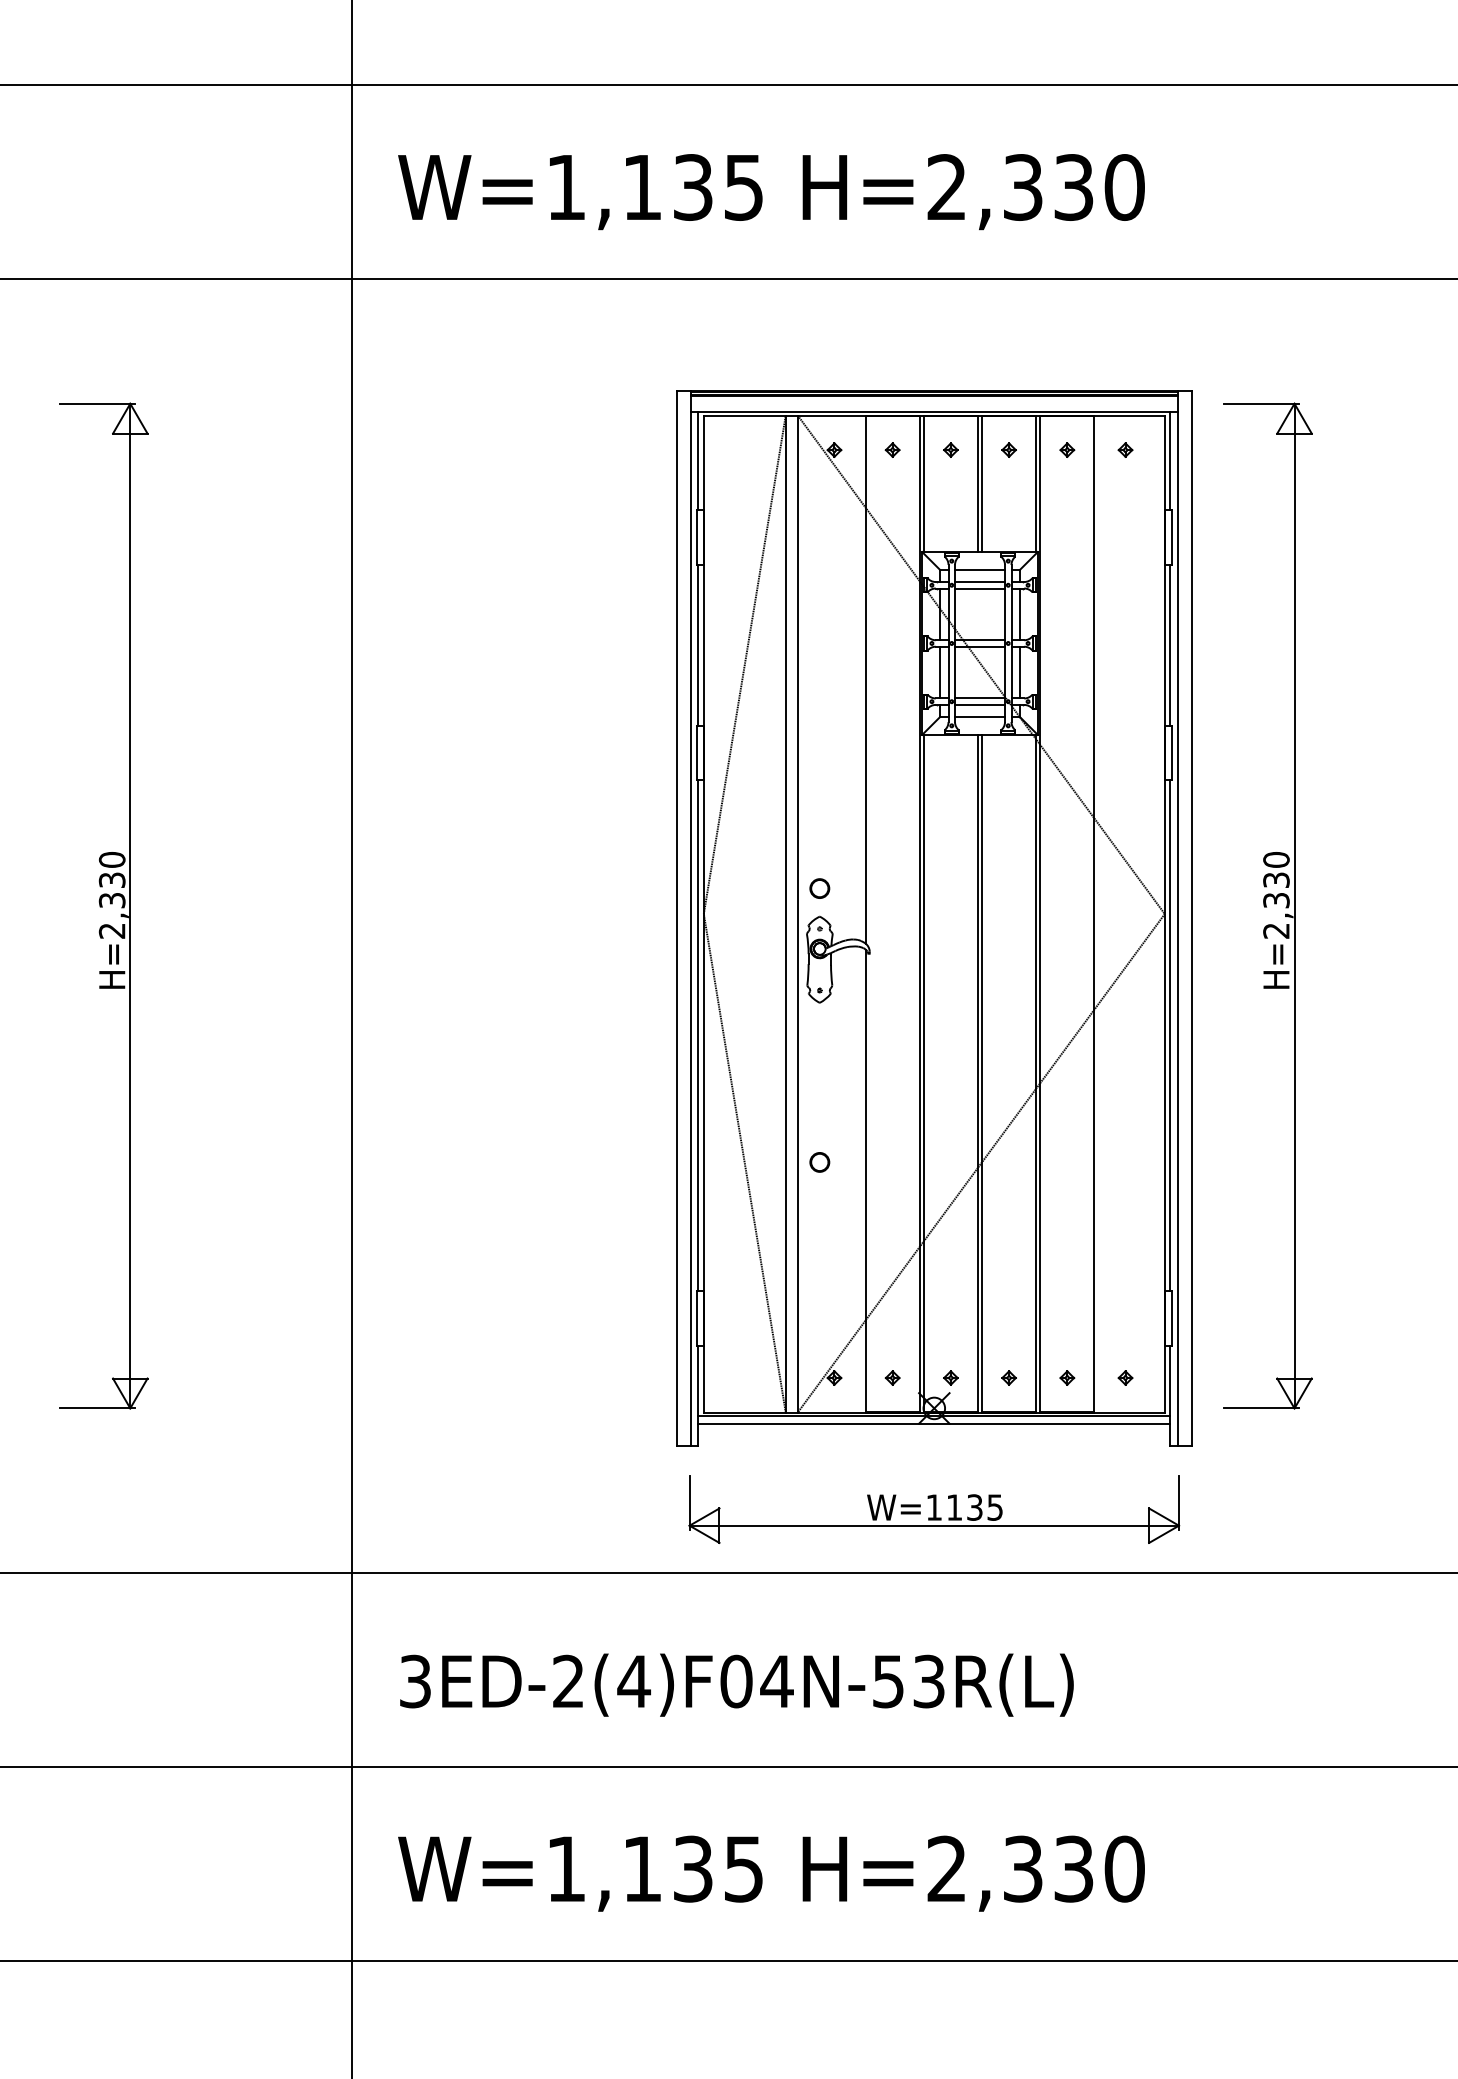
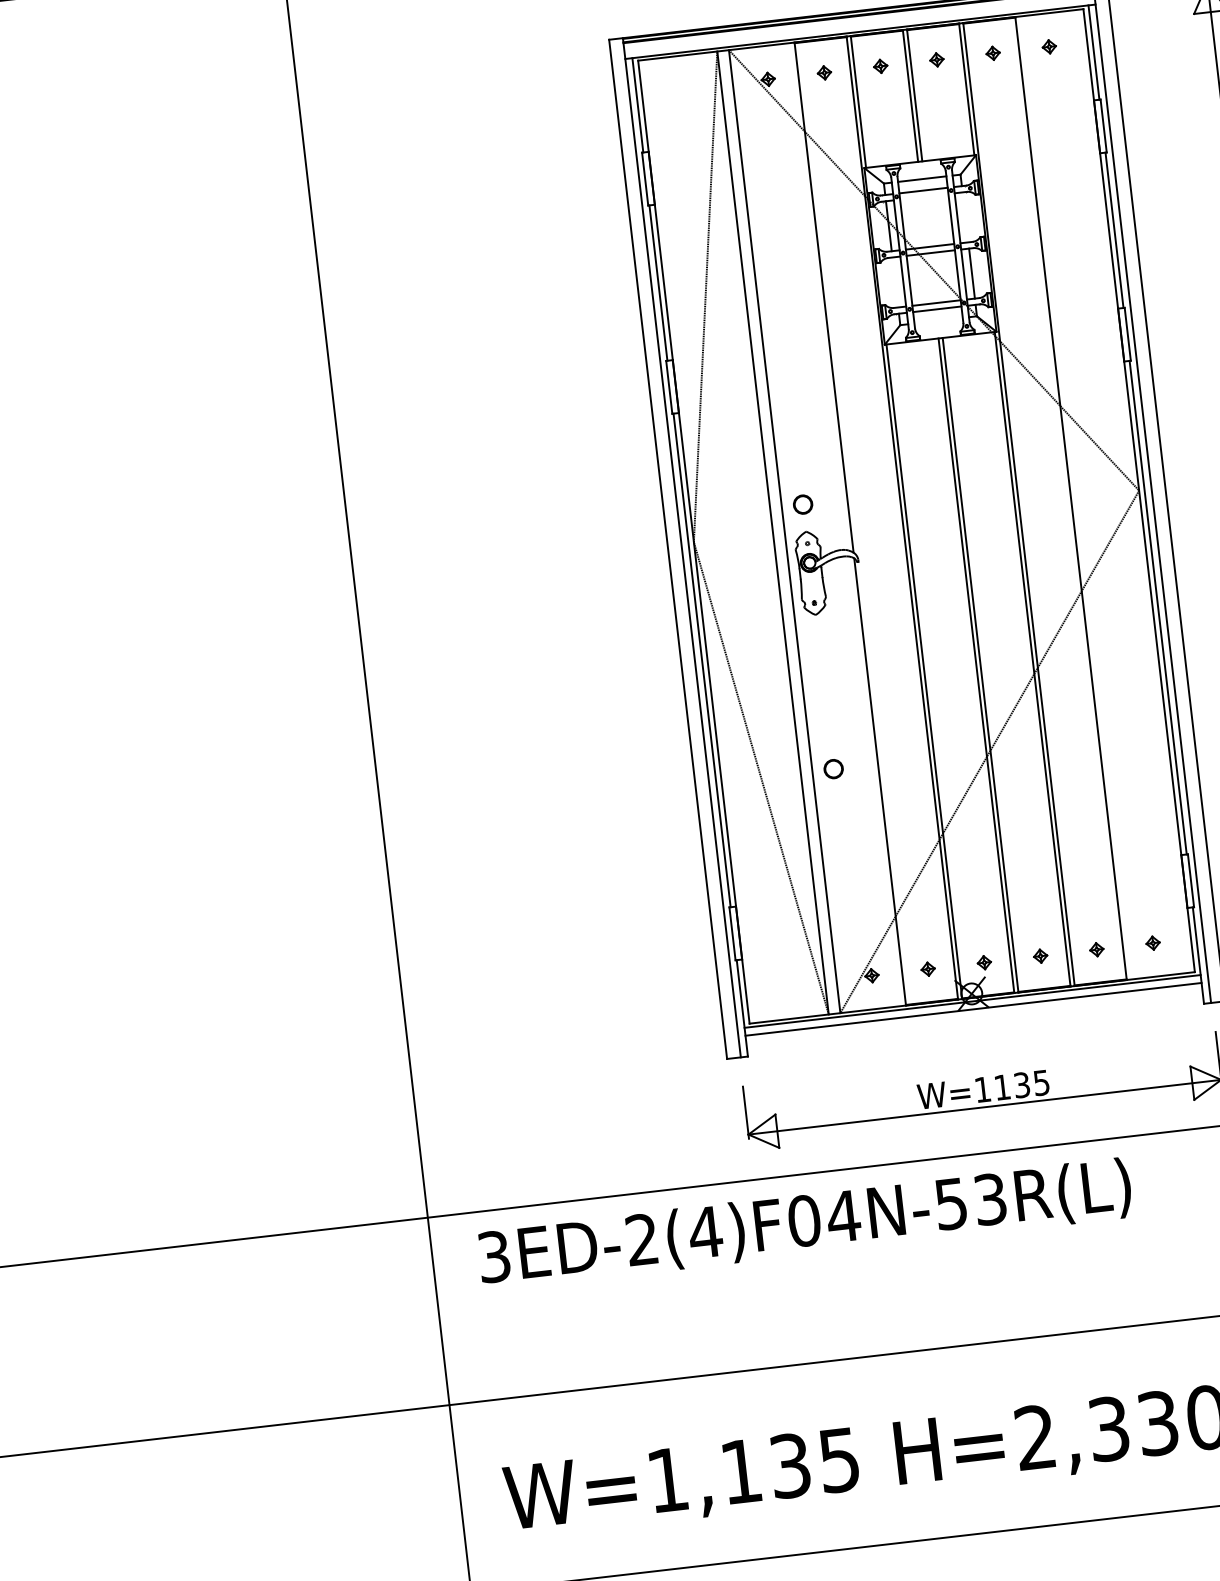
line: (980, 588) -> (924, 196), removed
line: (1019, 614) -> (965, 217), removed
line: (940, 672) -> (895, 282), removed
line: (980, 716) -> (939, 320), removed
part: (103, 905) -> (113, 600), removed
text: (736, 1684) -> (804, 1223), moved

